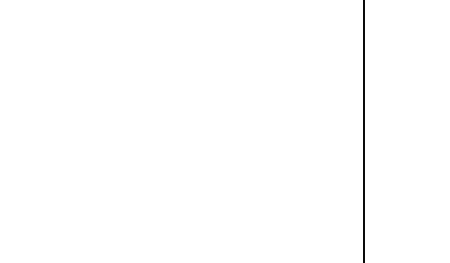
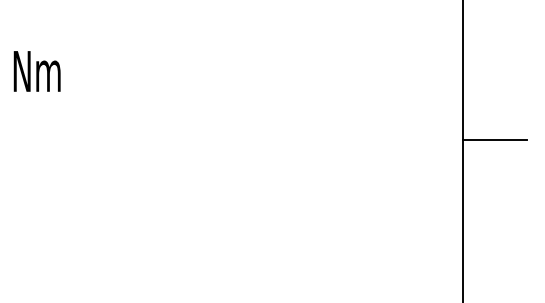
line: (394, 97) -> (495, 139), added

